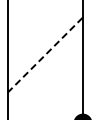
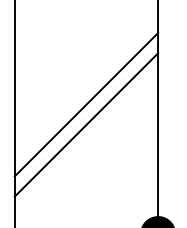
line: (45, 54) -> (86, 103), dashed -> solid
line: (44, 65) -> (84, 124), added

